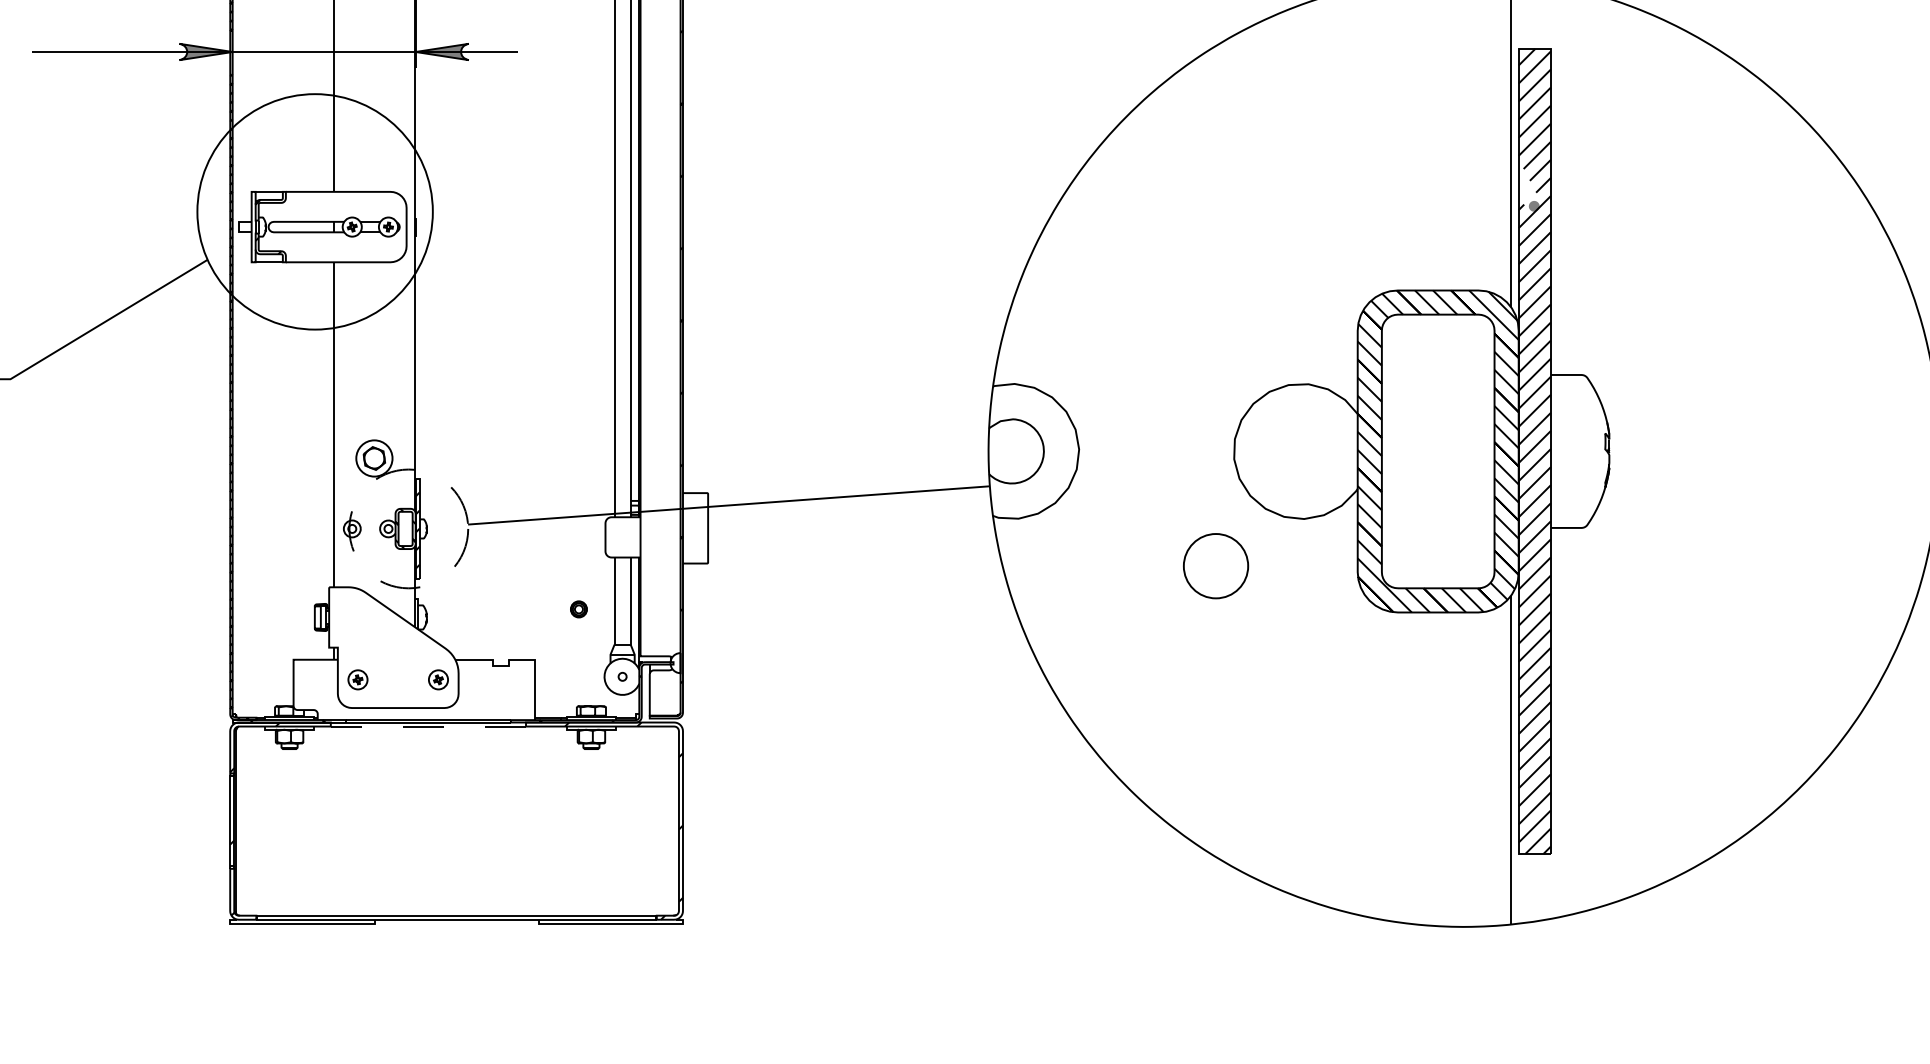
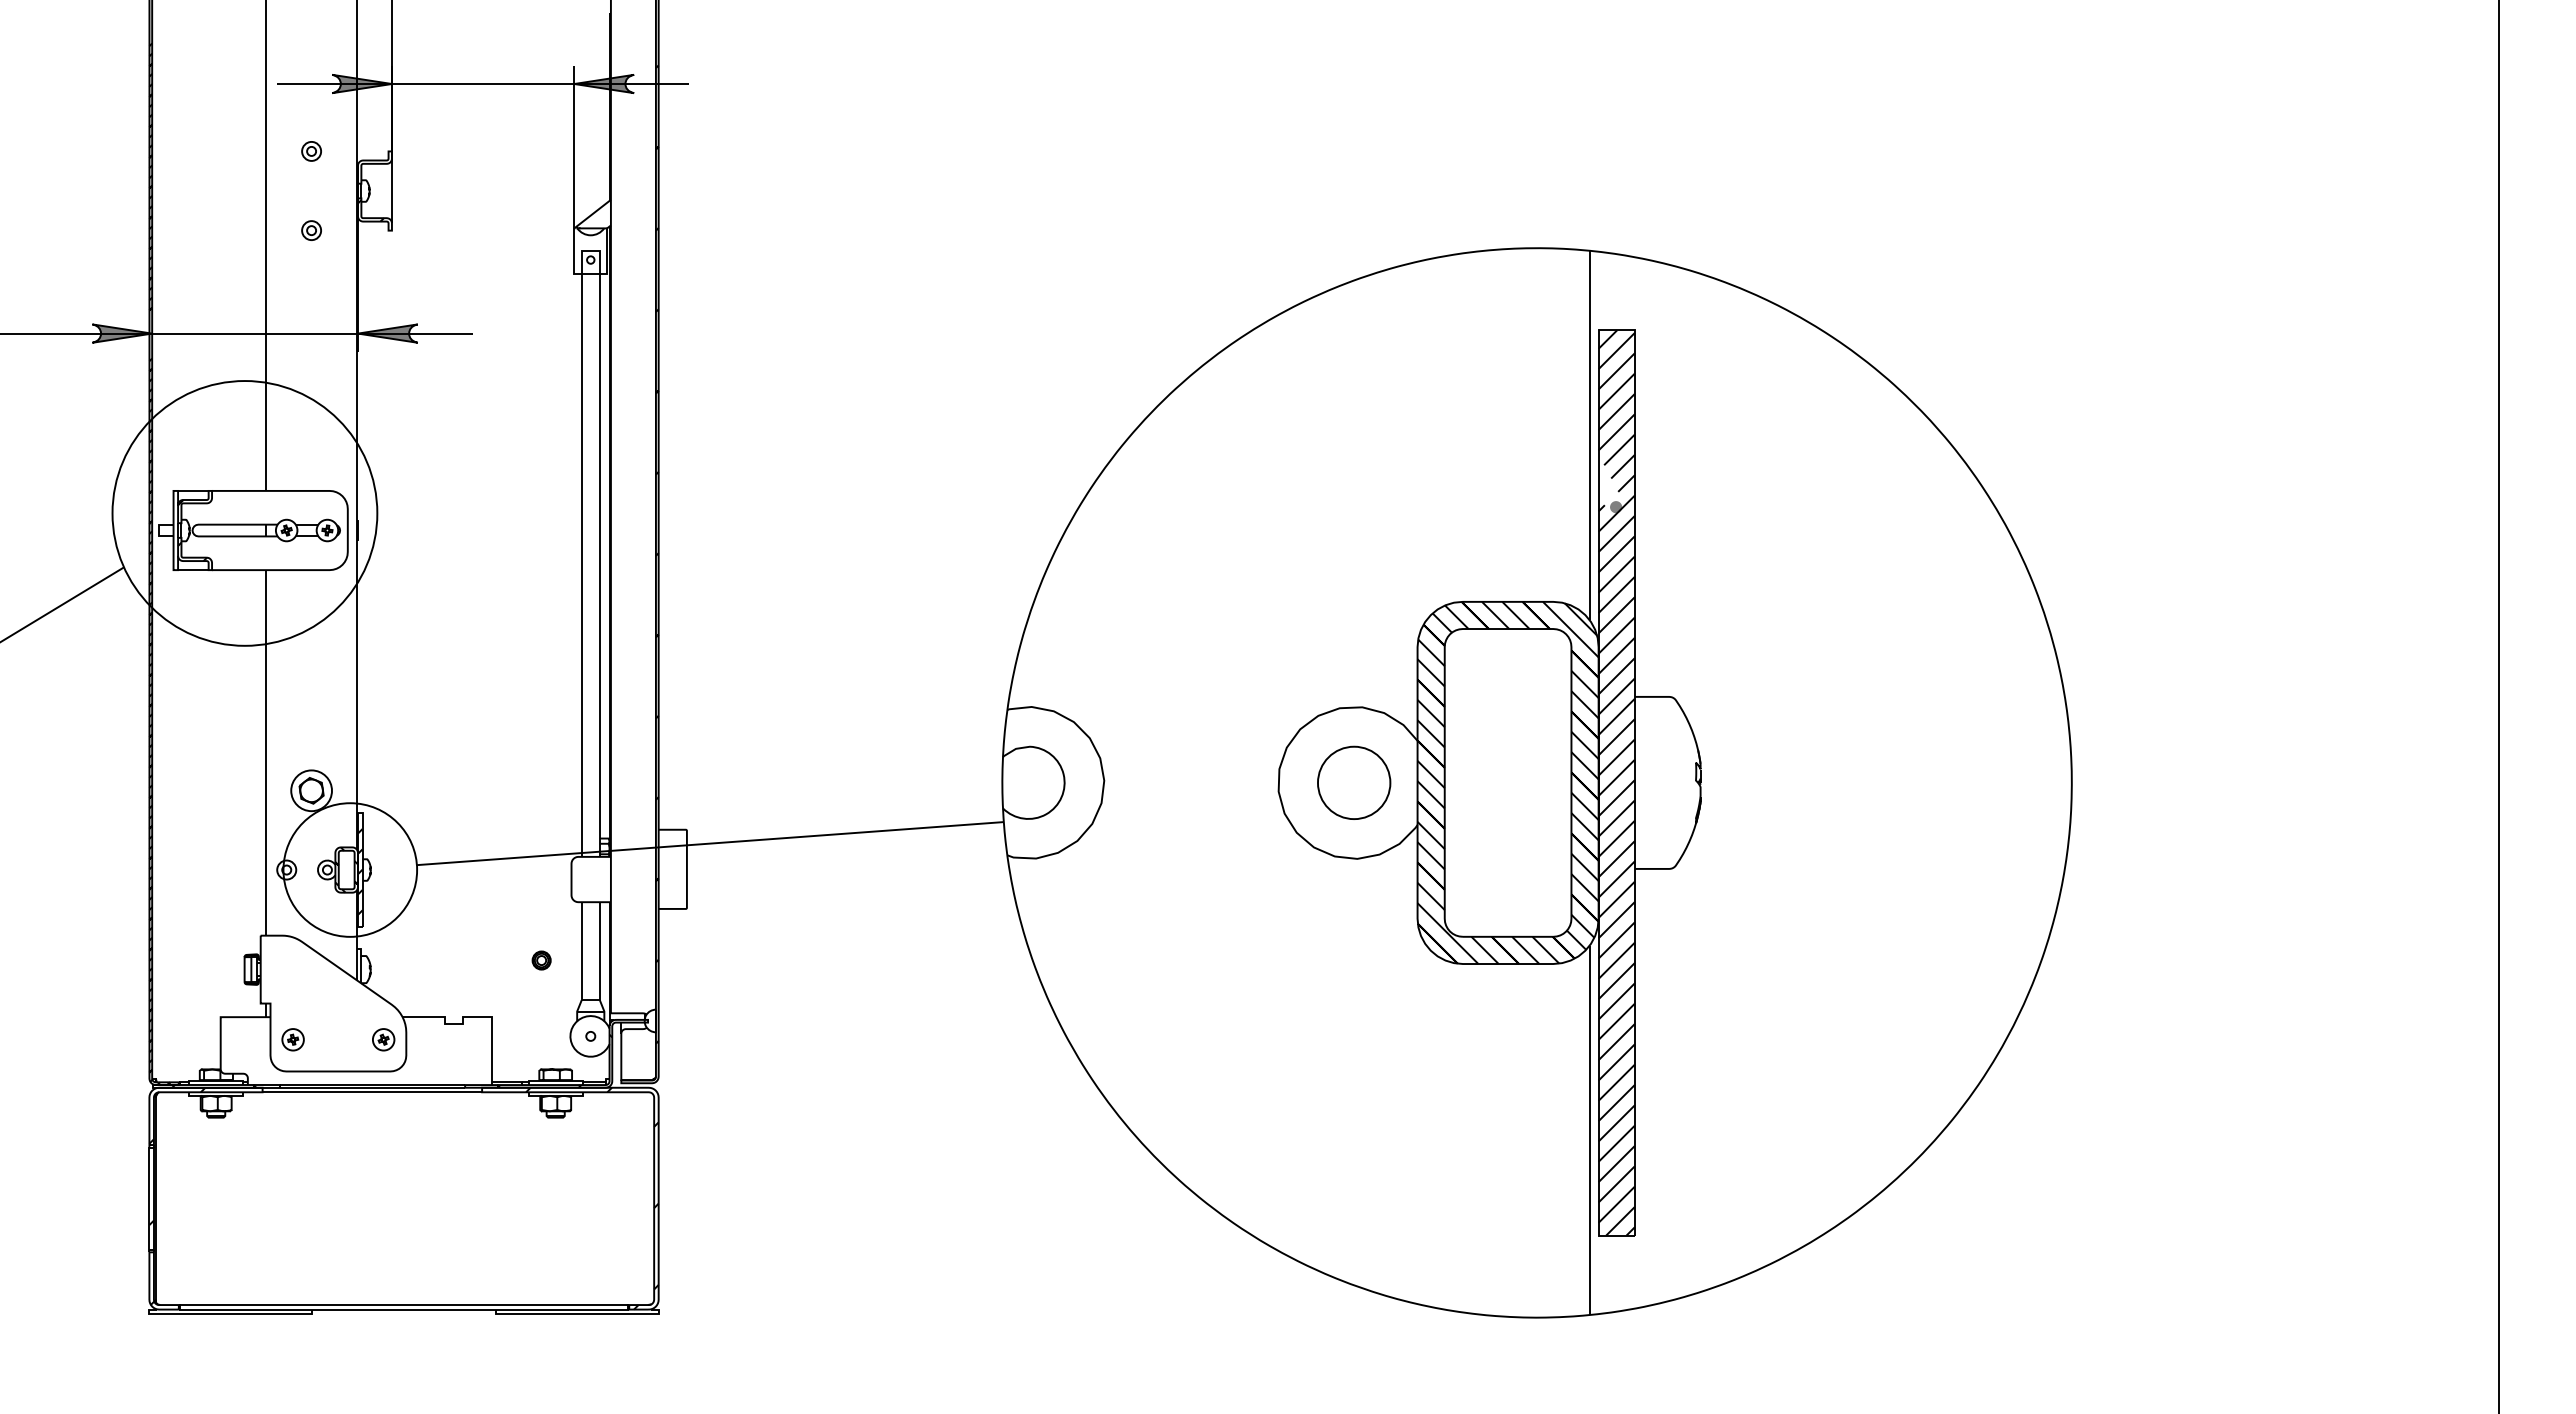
circle: (408, 528) -> (350, 869), dashed -> solid
circle: (1216, 565) -> (1354, 782), moved
line: (428, 726) -> (372, 1092), dashed -> solid

